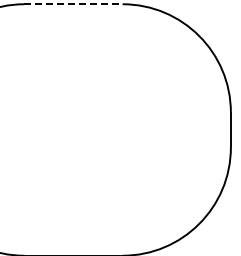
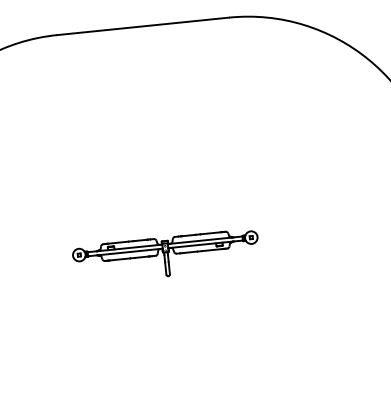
line: (73, 4) -> (143, 26), dashed -> solid
part: (73, 135) -> (166, 256), added

